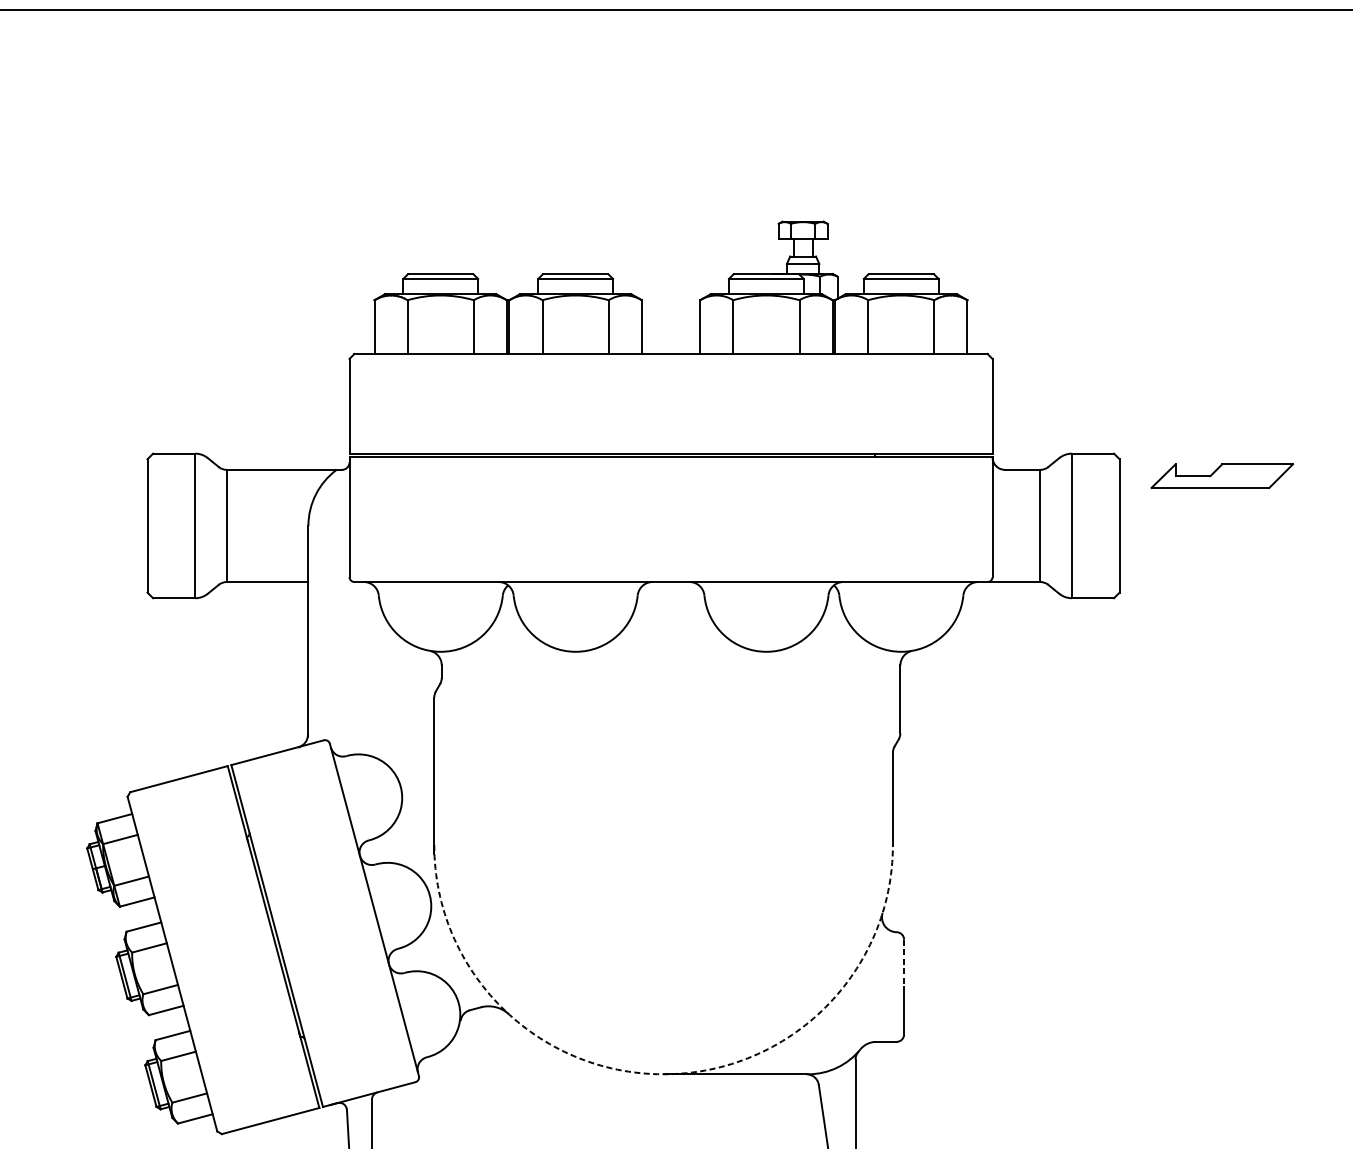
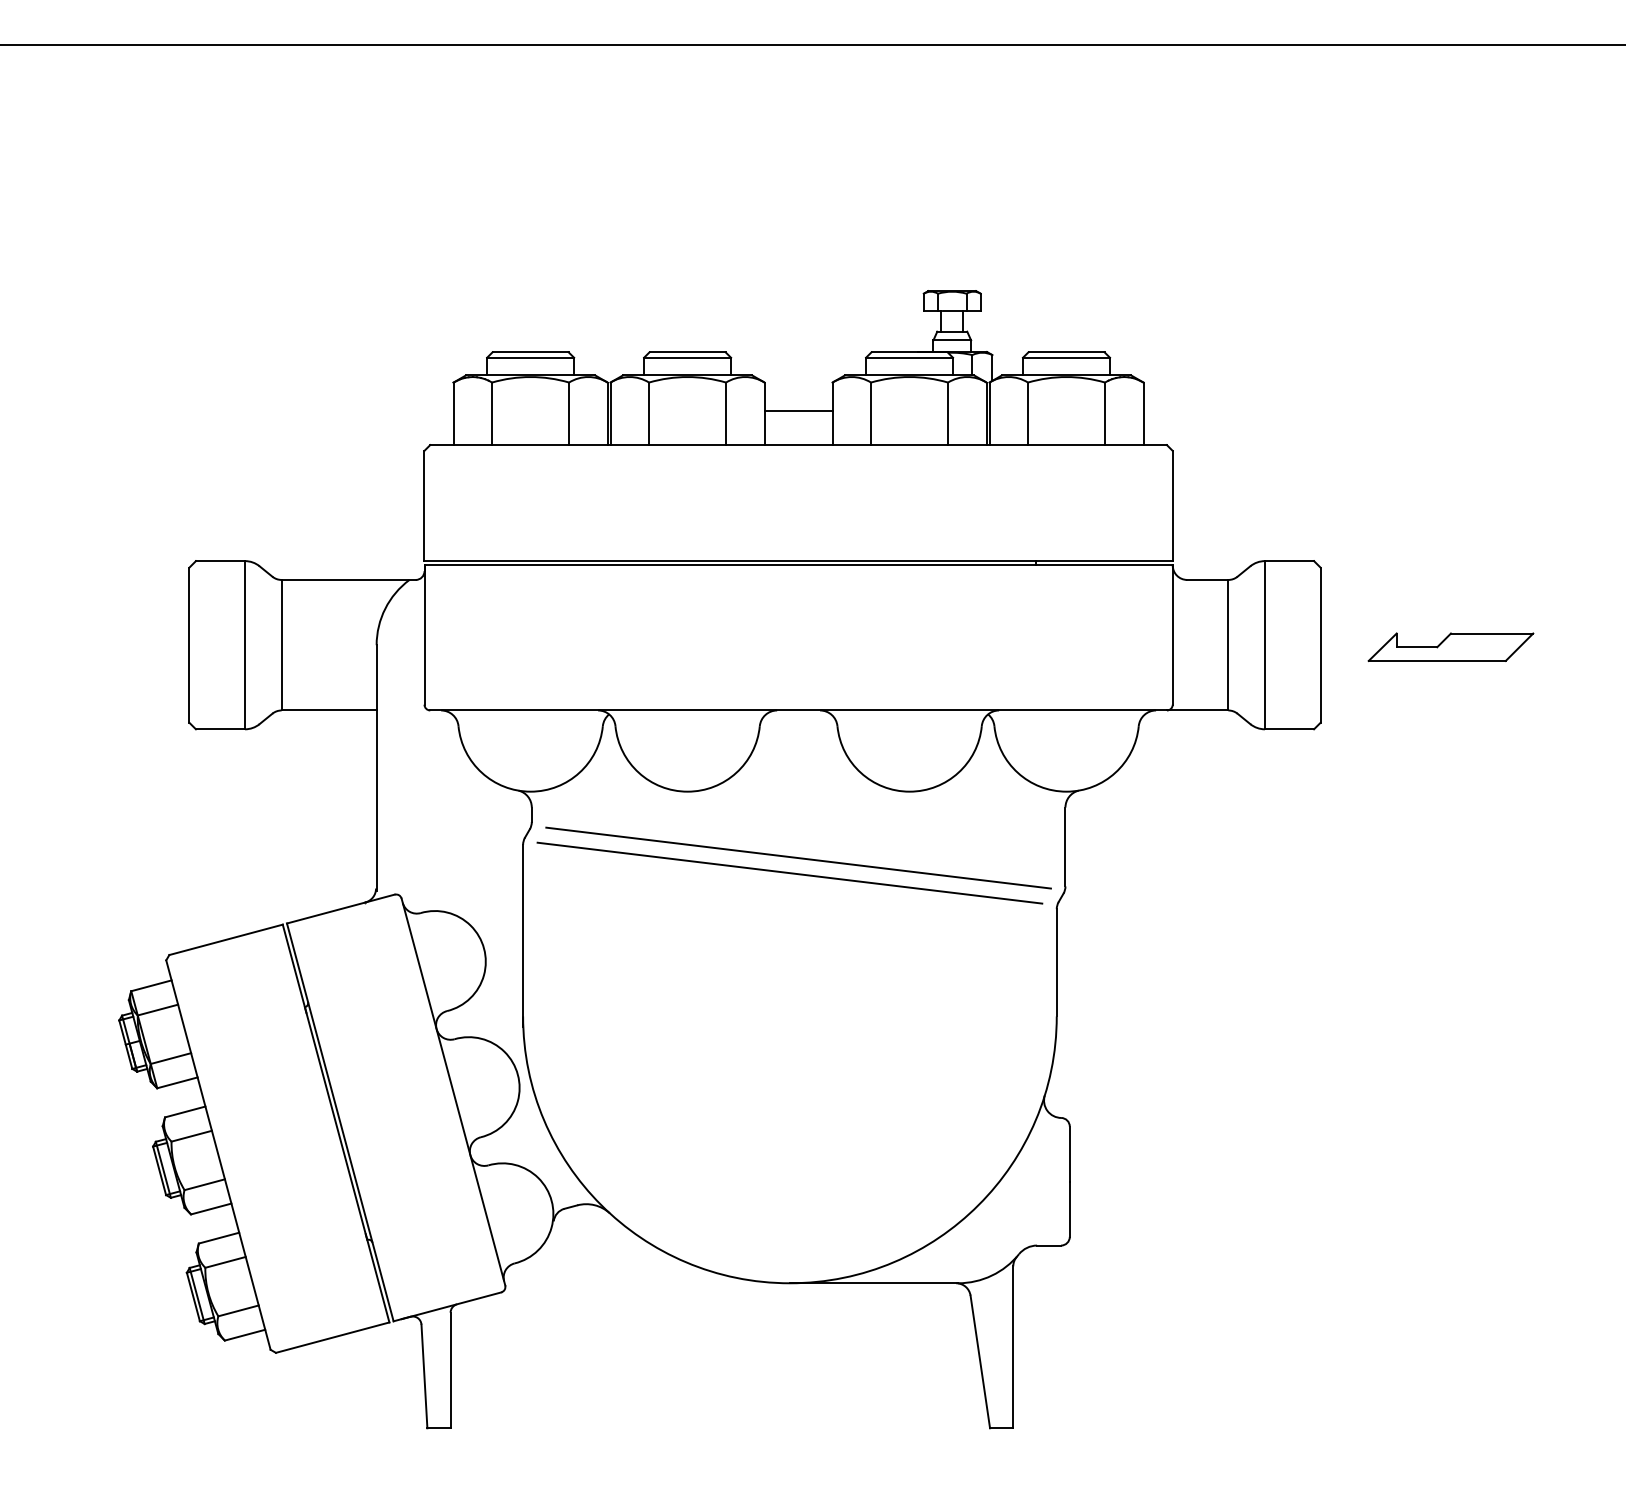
line: (670, 324) -> (798, 410), added
part: (1221, 475) -> (1450, 646), moved
line: (670, 708) -> (798, 857), added
line: (663, 721) -> (789, 872), added
line: (903, 963) -> (1069, 1154), dashed -> solid
arc: (663, 1074) -> (789, 1283), dashed -> solid

